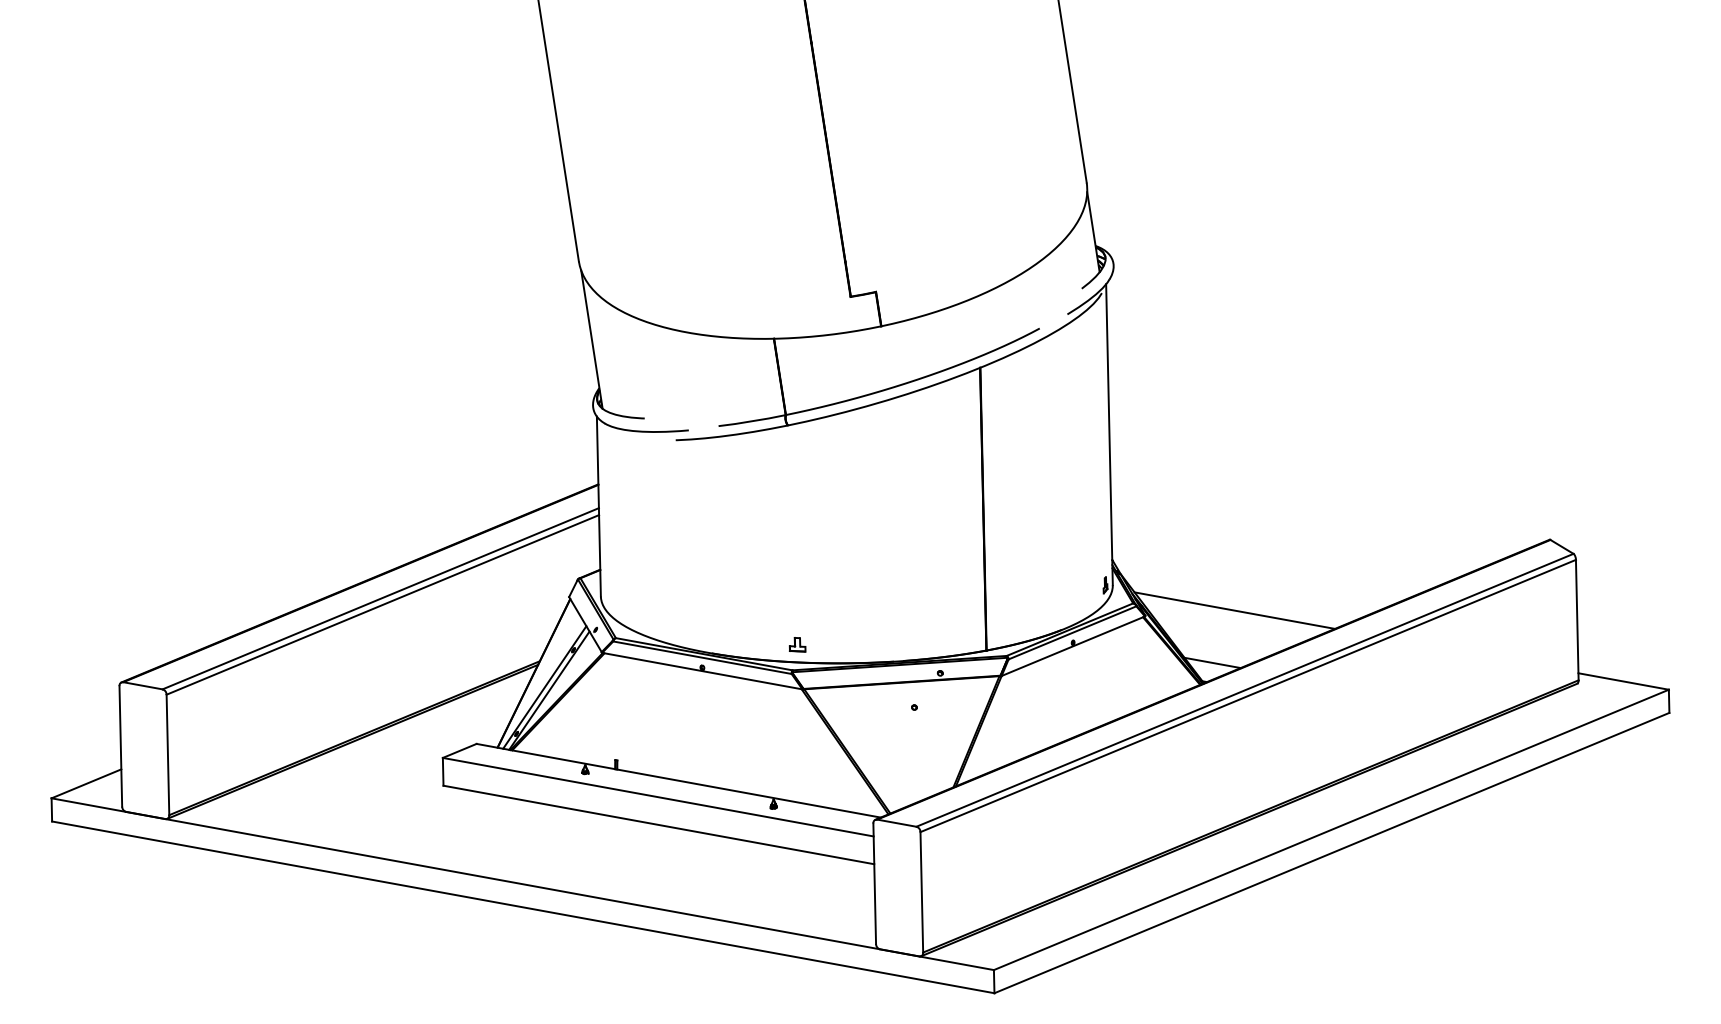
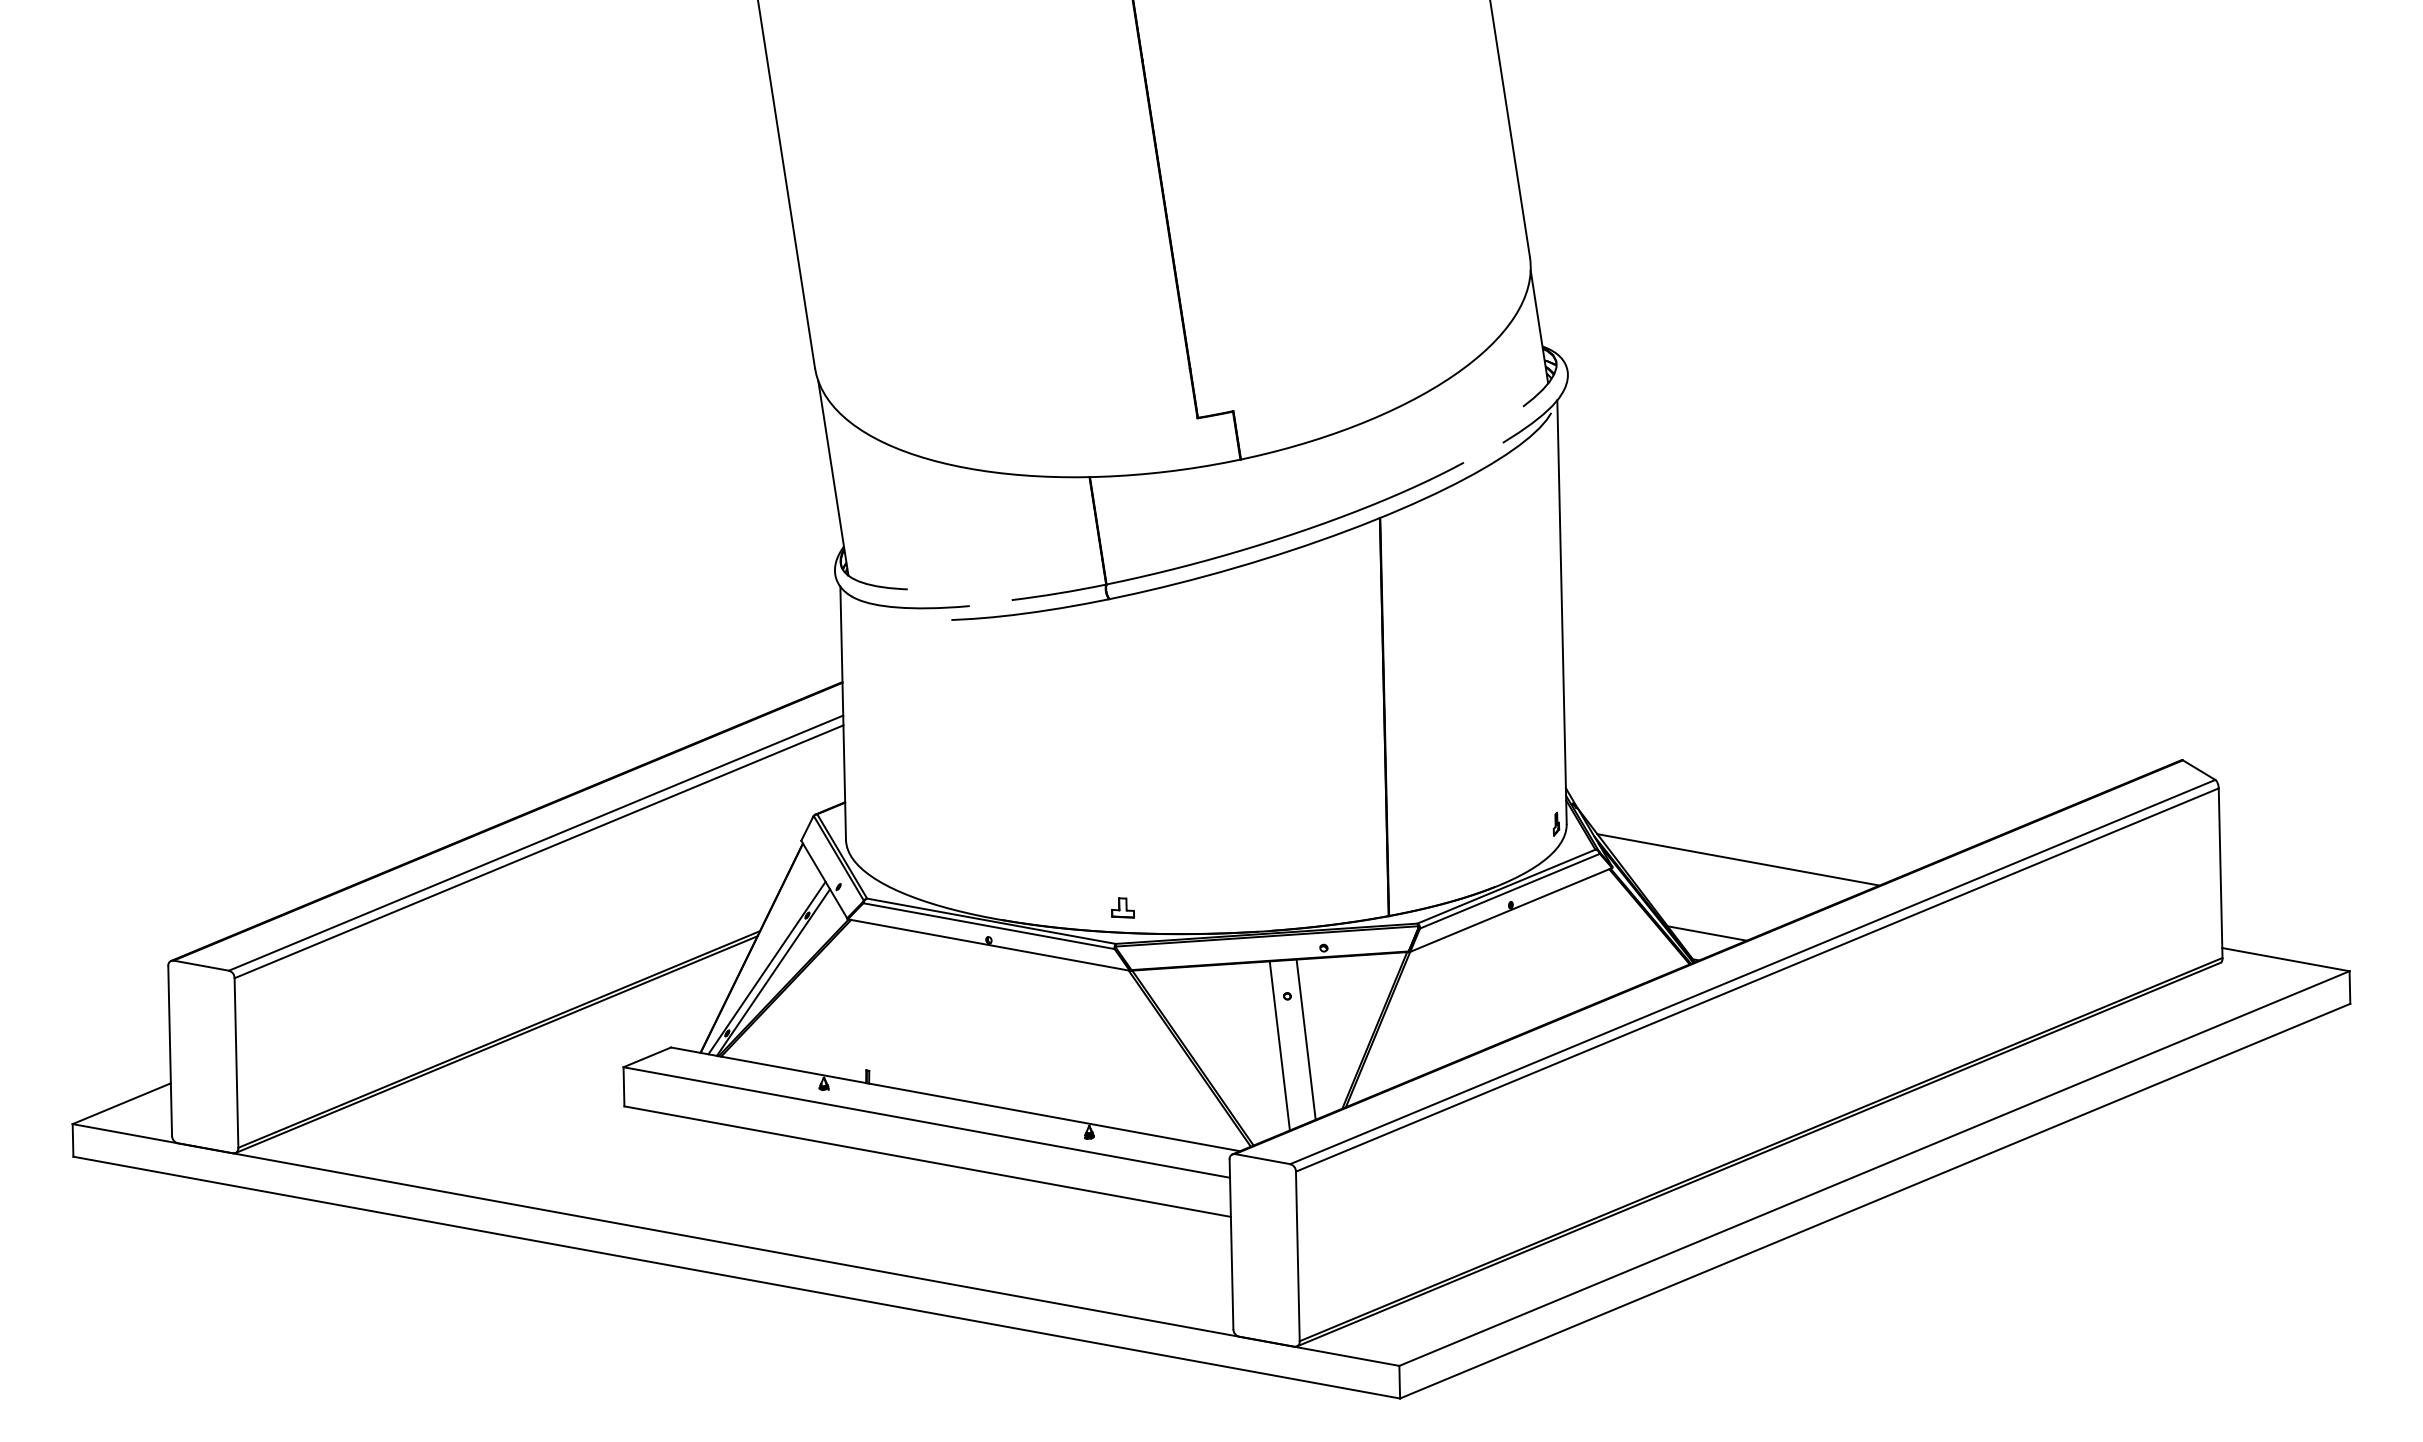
line: (927, 738) -> (1305, 1039), added
line: (908, 742) -> (1279, 1045), added

